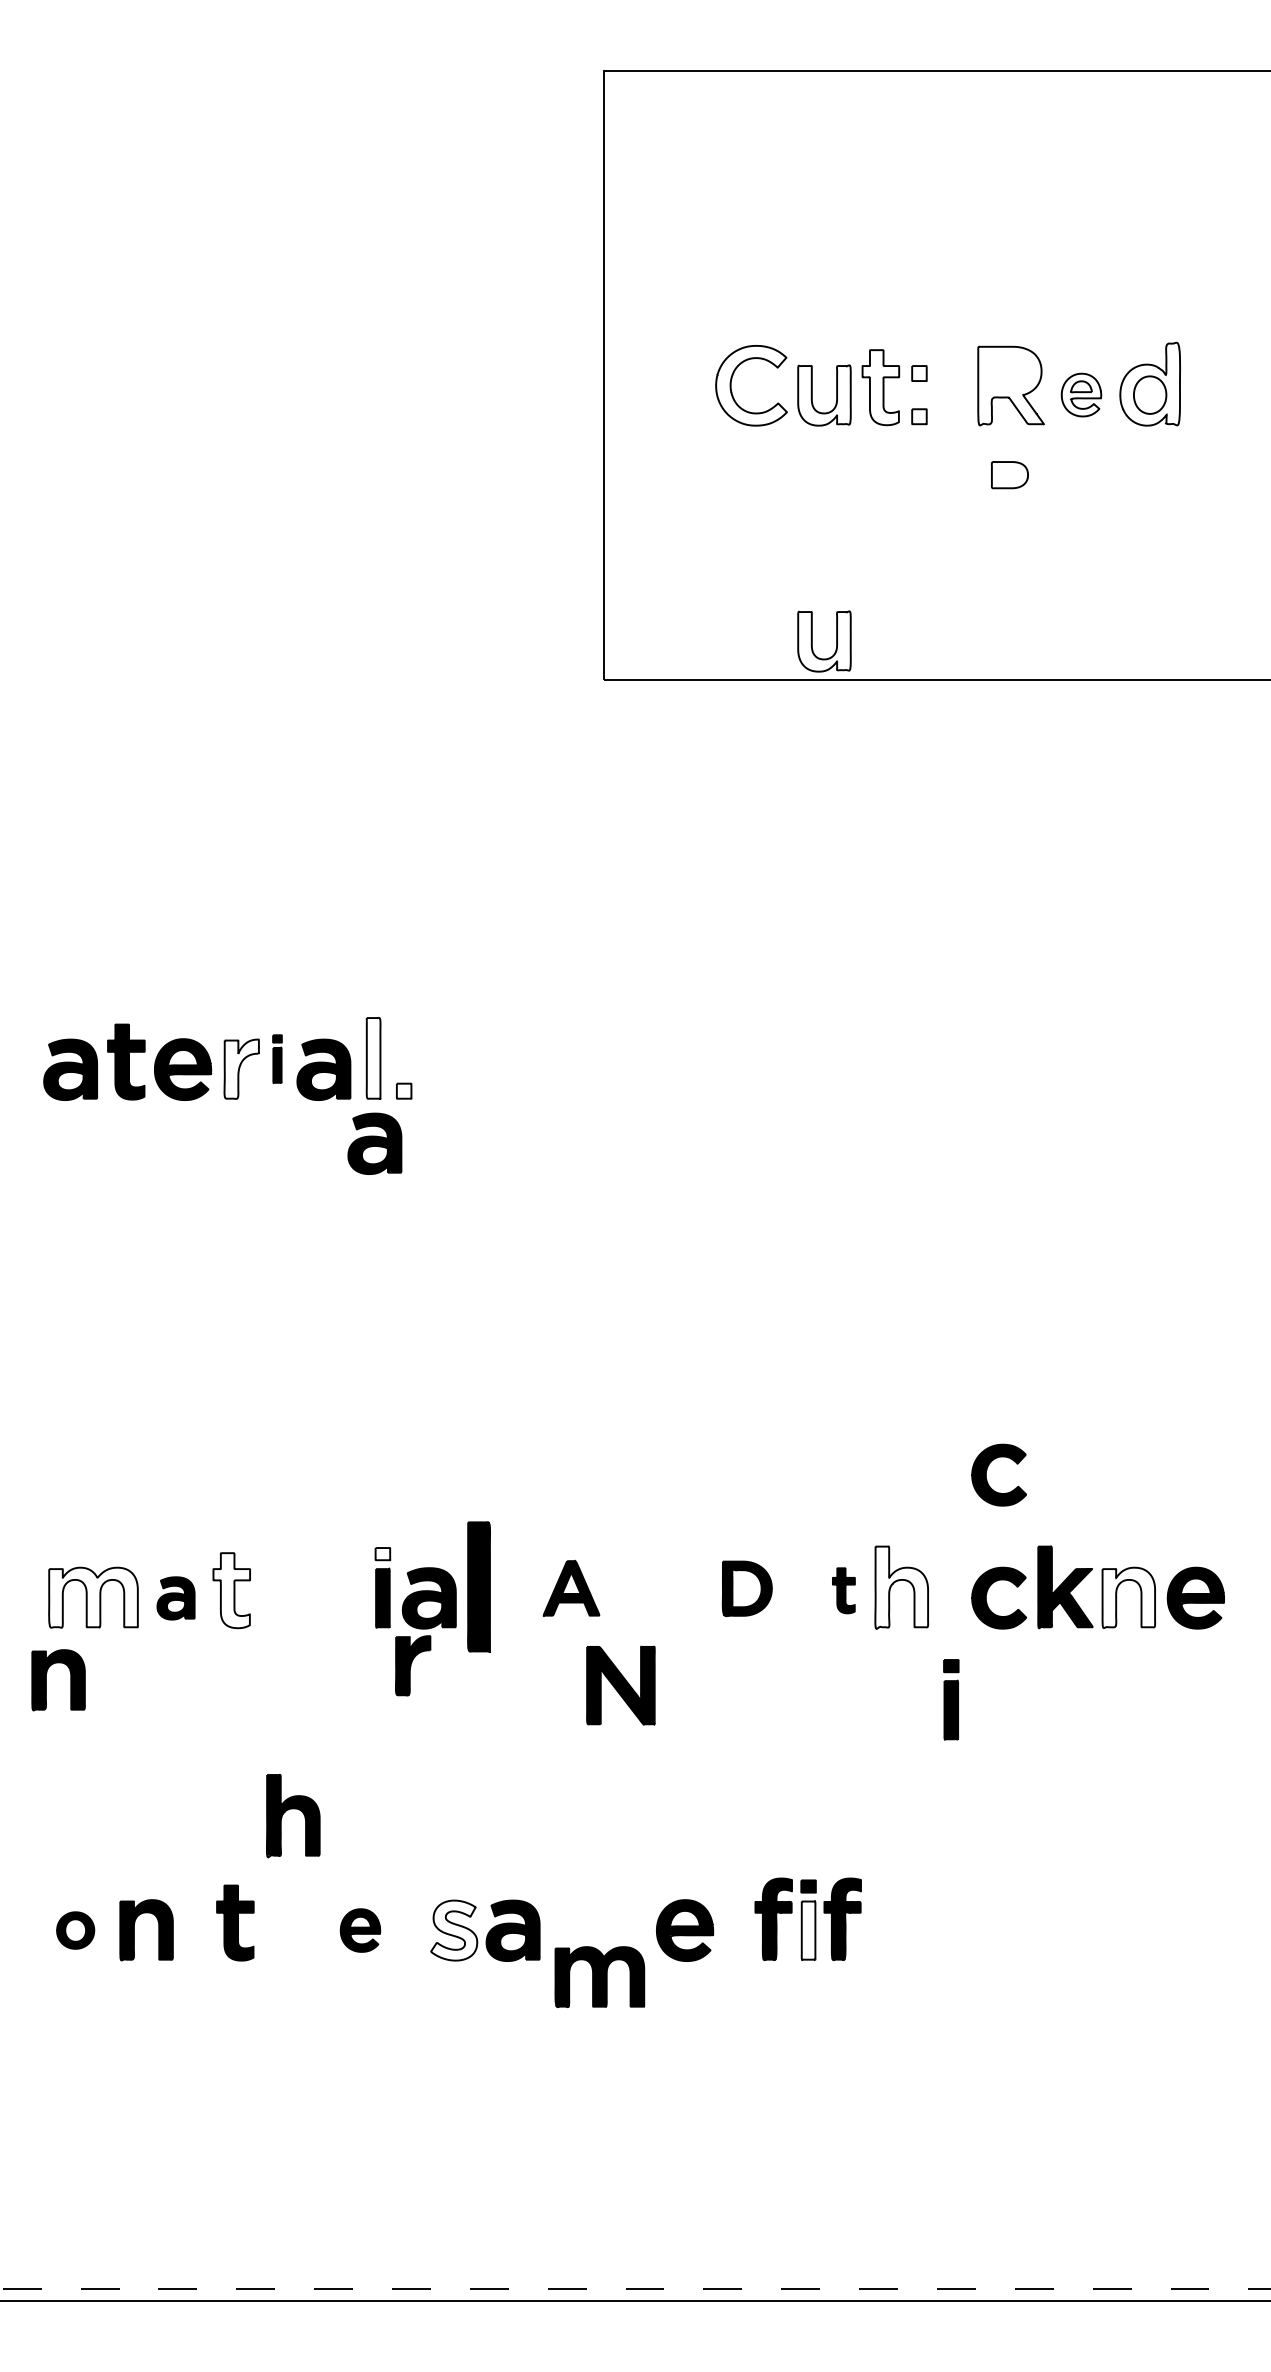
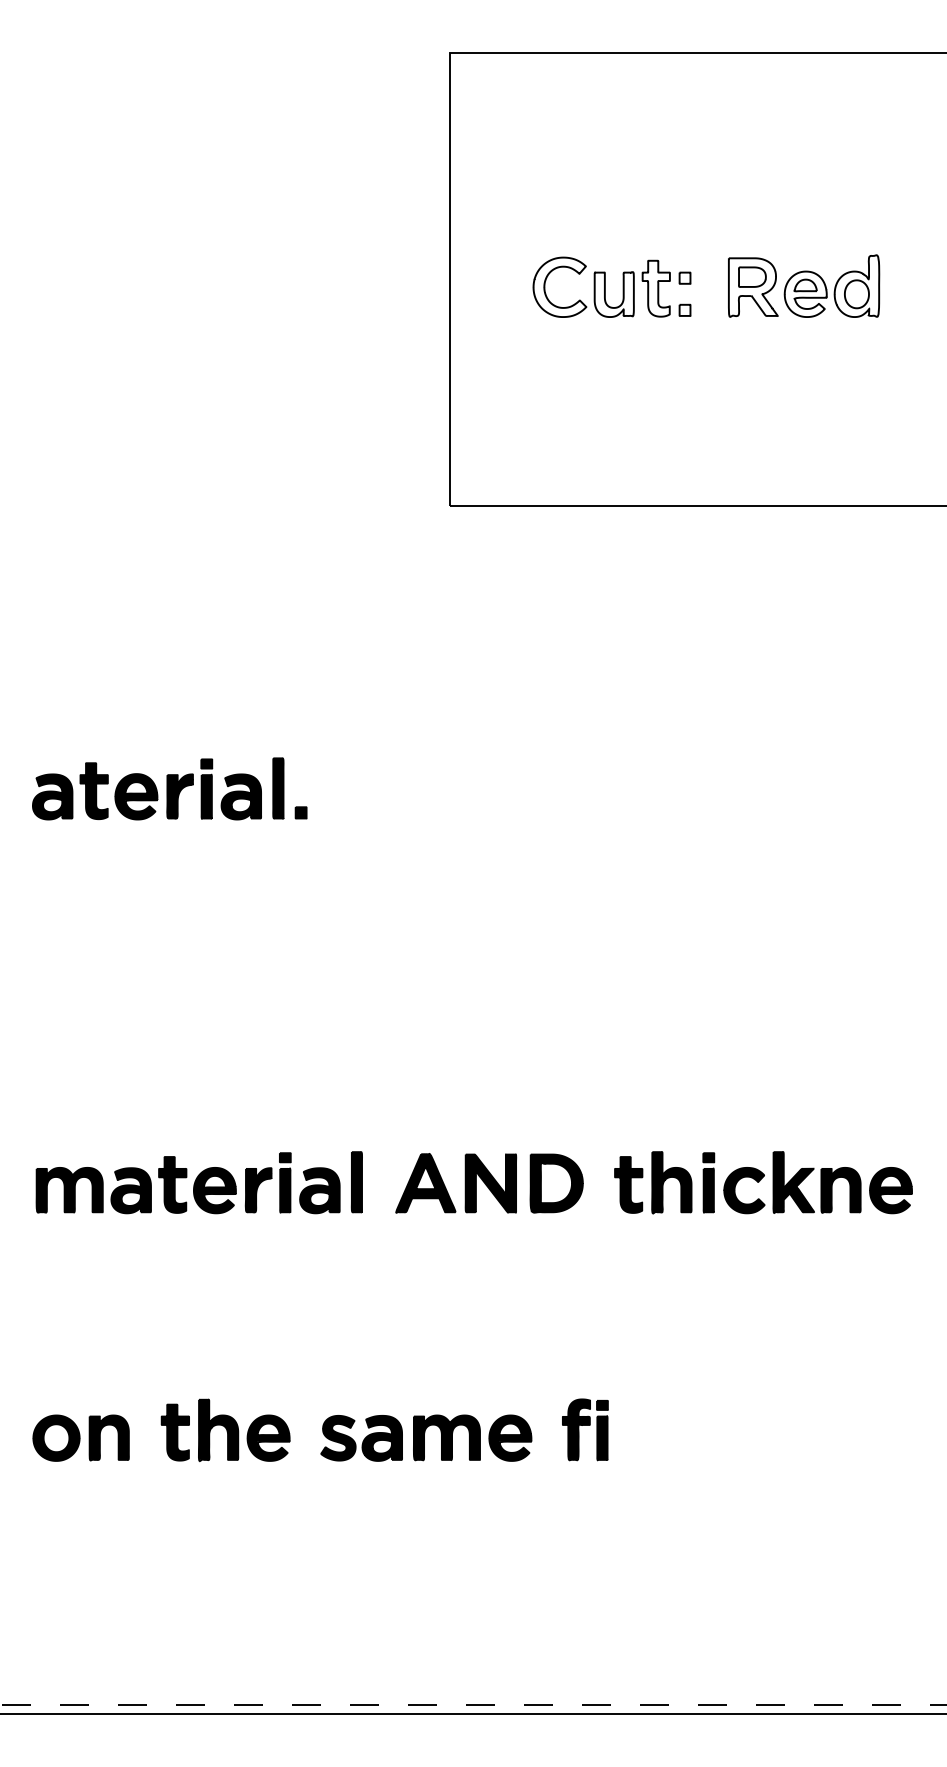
part: (1081, 394) -> (805, 293), size x1.43
part: (1009, 475) -> (752, 277), moved
part: (812, 641) -> (605, 477), removed
part: (277, 1058) -> (206, 788), size x1.67
fill: (373, 1058) -> (278, 788), added
fill: (241, 1068) -> (179, 795), added
fill: (403, 1090) -> (300, 812), added
part: (374, 1143) -> (279, 851), removed
part: (987, 1470) -> (735, 1095), removed
fill: (382, 1554) -> (285, 1158), added
part: (478, 1586) -> (356, 1181), size x0.62
fill: (901, 1586) -> (671, 1181), added
part: (571, 1588) -> (425, 1183), size x1.43
part: (747, 1588) -> (556, 1183), size x1.43
fill: (231, 1590) -> (172, 1184), added
part: (843, 1590) -> (628, 1184), size x1.67
fill: (93, 1597) -> (69, 1190), added
part: (288, 1597) -> (214, 1190), added
fill: (1128, 1597) -> (840, 1190), added
part: (175, 1598) -> (130, 1190), size x1.43
part: (413, 1665) -> (258, 1190), moved
part: (46, 1680) -> (34, 1251), removed
part: (620, 1685) -> (490, 1183), moved
part: (951, 1699) -> (708, 1182), moved
part: (293, 1809) -> (218, 1425), moved
part: (842, 1918) -> (627, 1429), removed
part: (75, 1930) -> (56, 1438), size x1.67
part: (360, 1930) -> (268, 1438), size x1.43
fill: (453, 1930) -> (337, 1438), added
fill: (808, 1930) -> (602, 1438), added
part: (599, 1976) -> (446, 1437), moved

